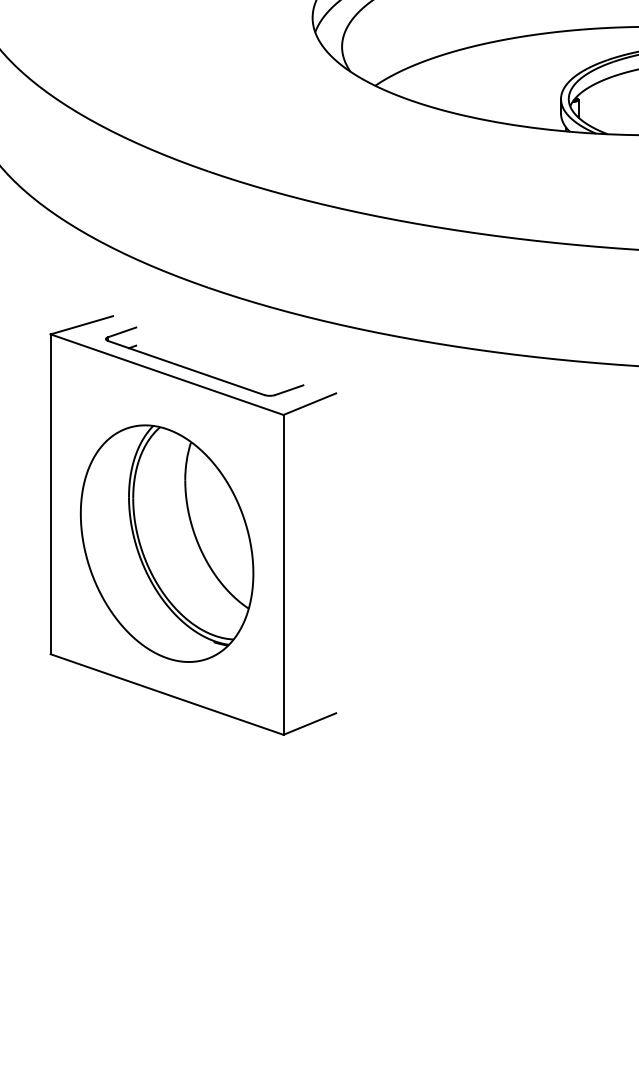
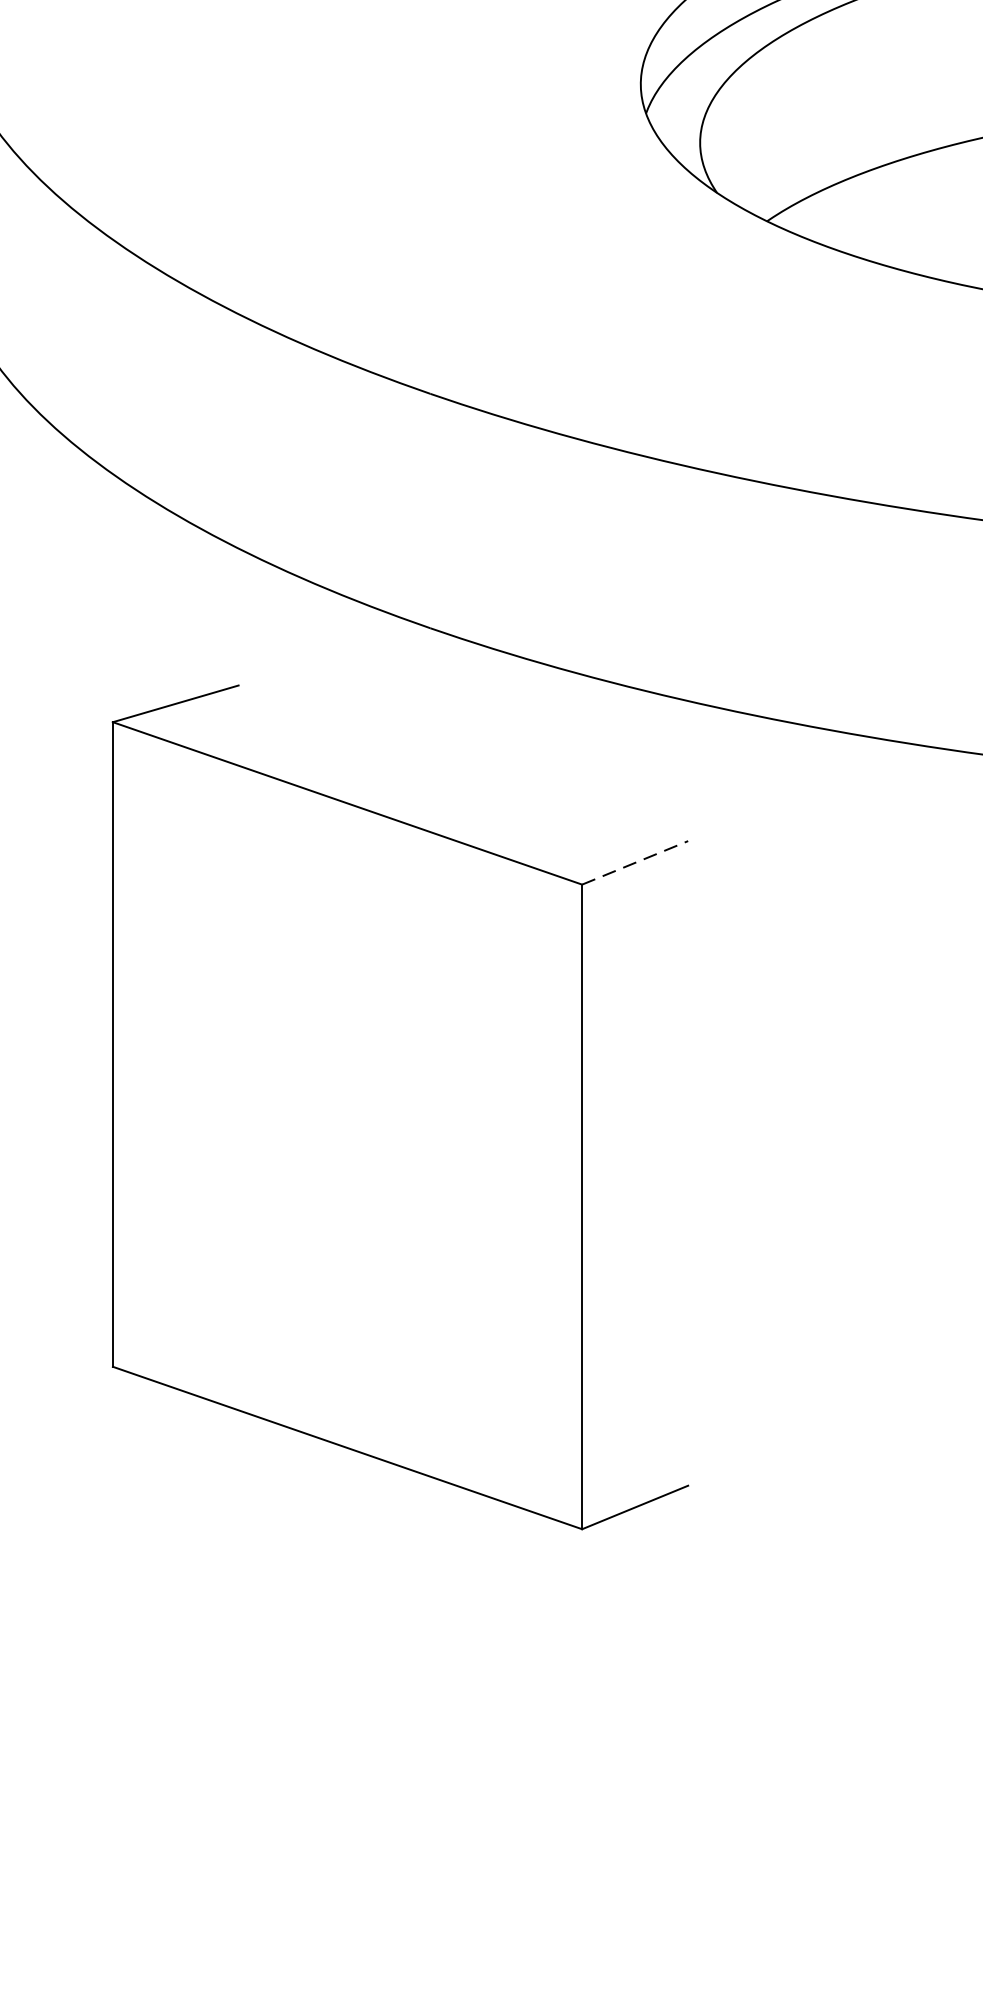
part: (199, 371) -> (412, 797), removed
line: (310, 403) -> (636, 861), solid -> dashed
part: (166, 543) -> (346, 1143), removed

